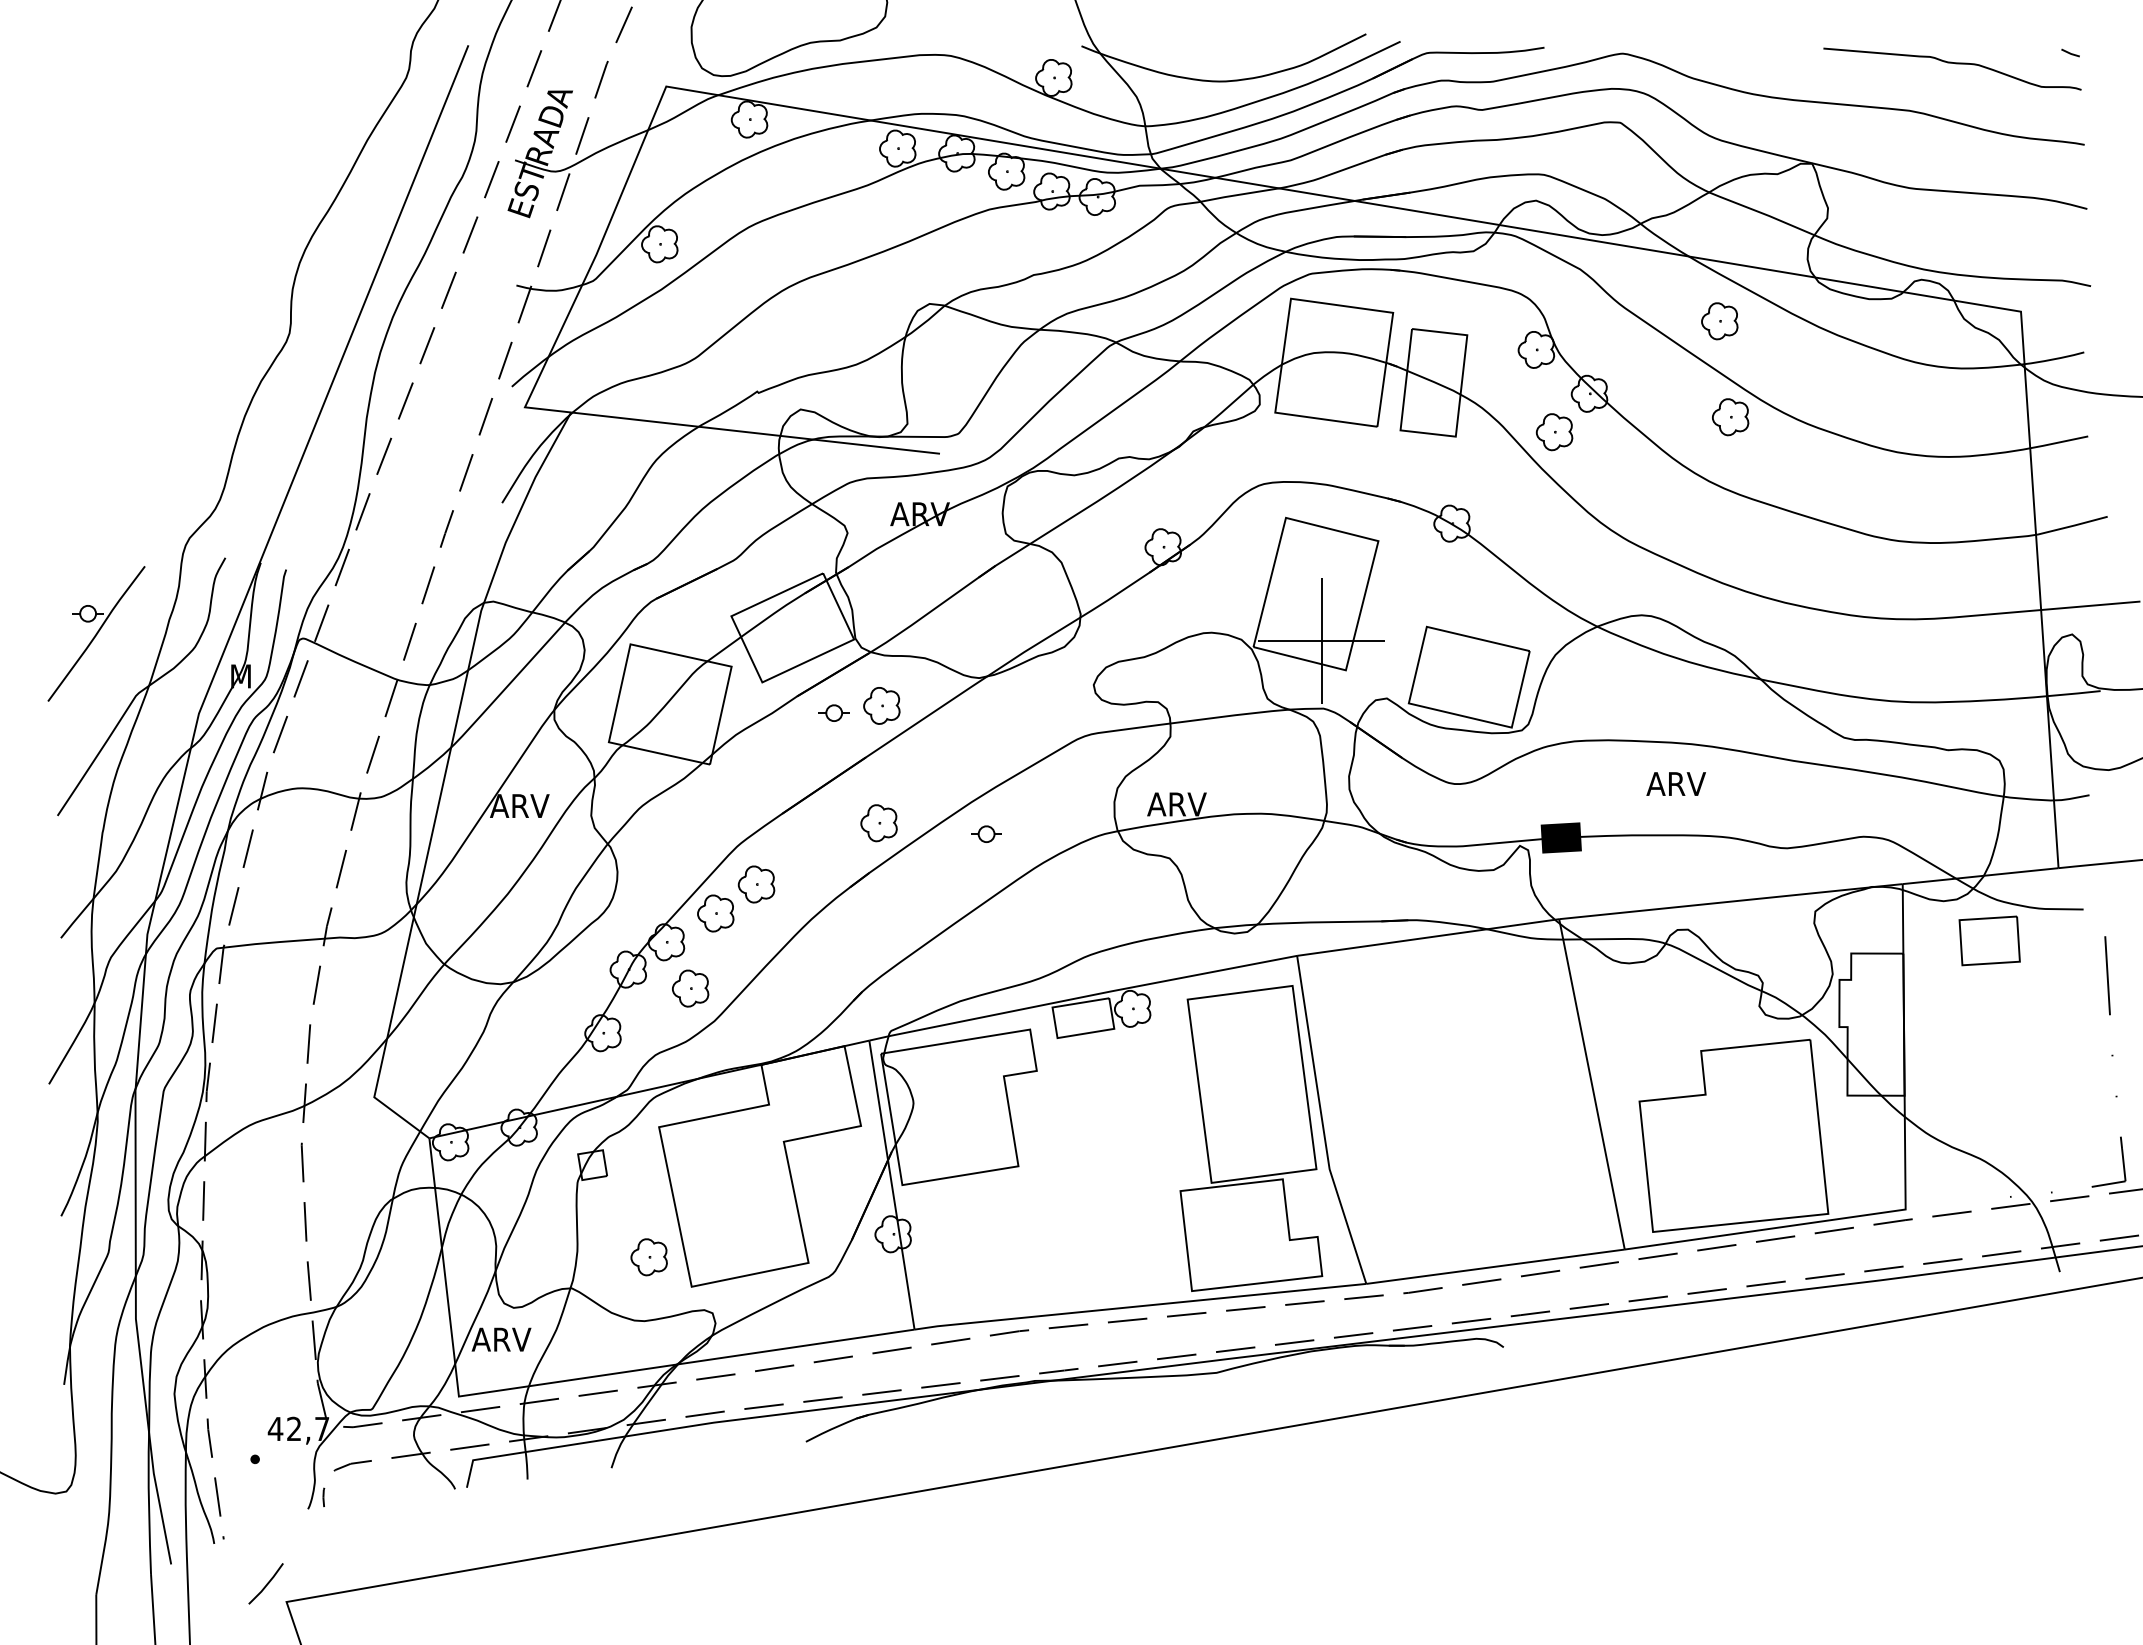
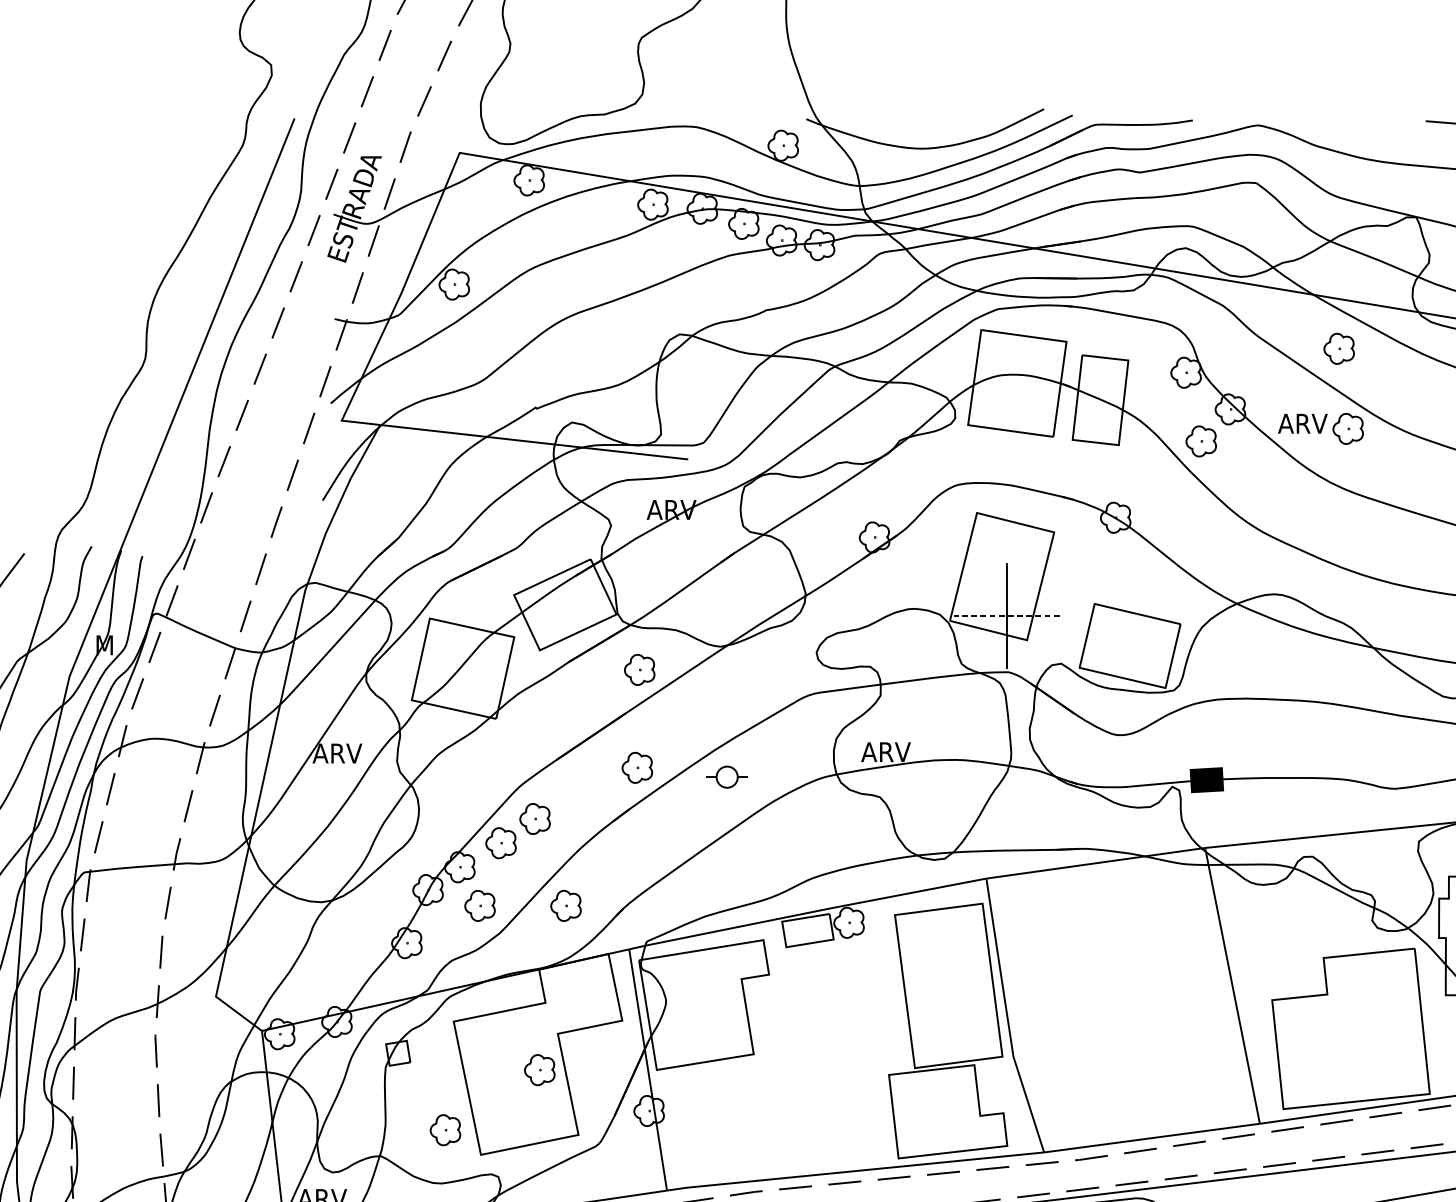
line: (1321, 640) -> (1006, 615), solid -> dashed
part: (833, 712) -> (599, 675), removed
text: (1675, 783) -> (1302, 423), moved
part: (986, 833) -> (727, 776), size x1.6
part: (793, 988) -> (565, 905), added
part: (761, 1185) -> (539, 1070), added

